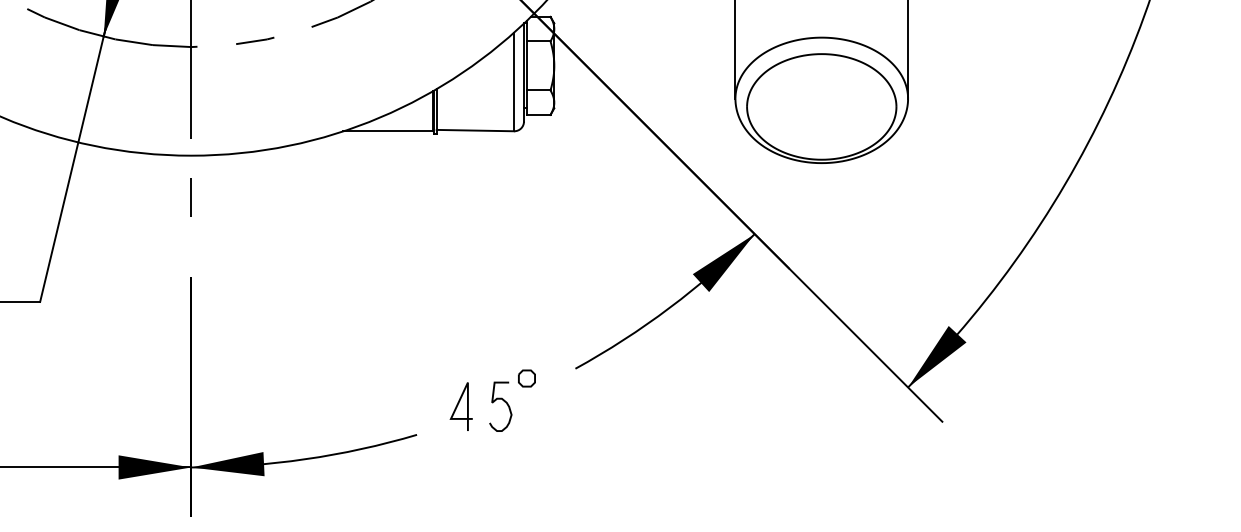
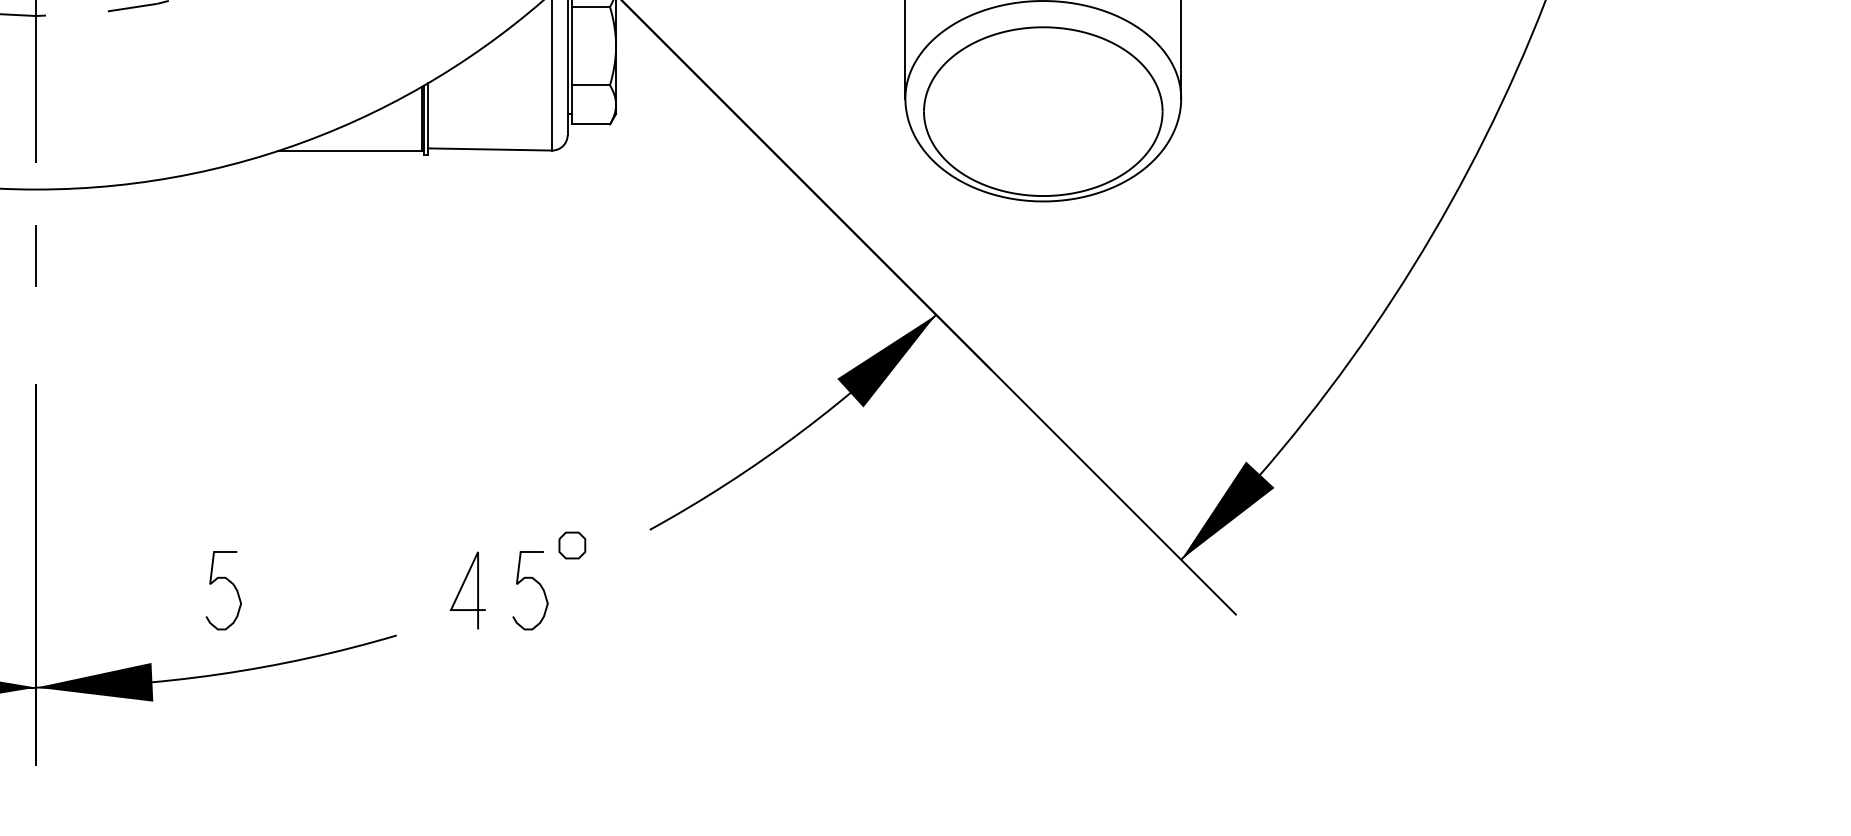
curve: (312, 402) -> (229, 583), added

